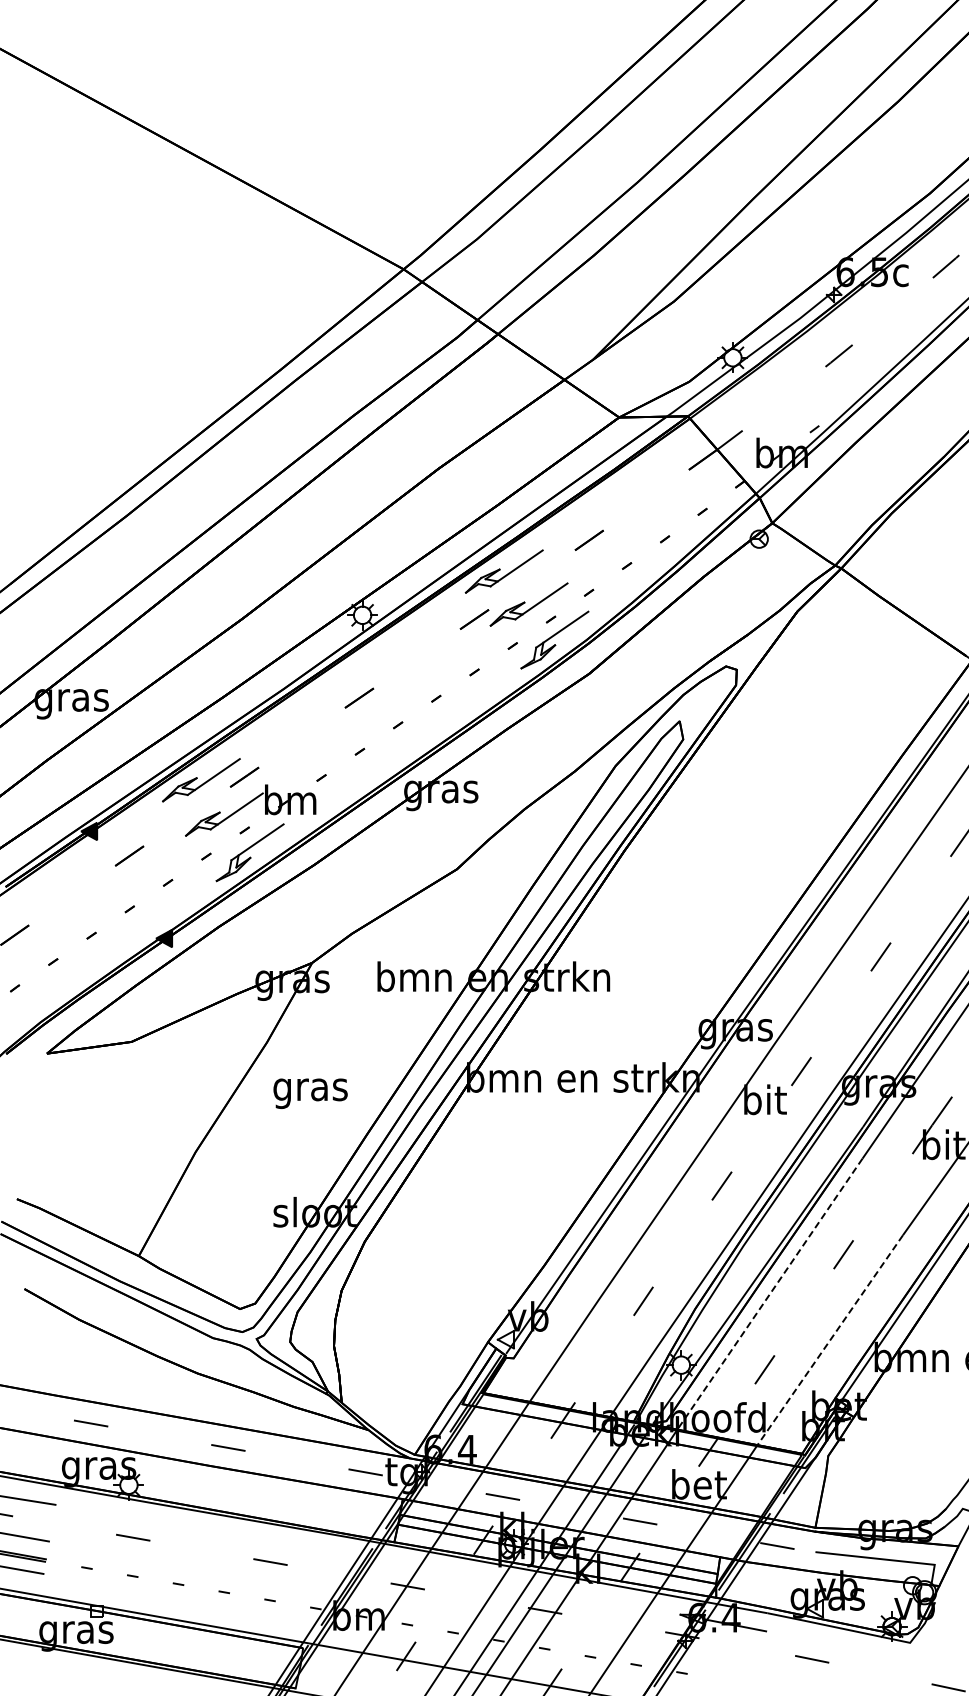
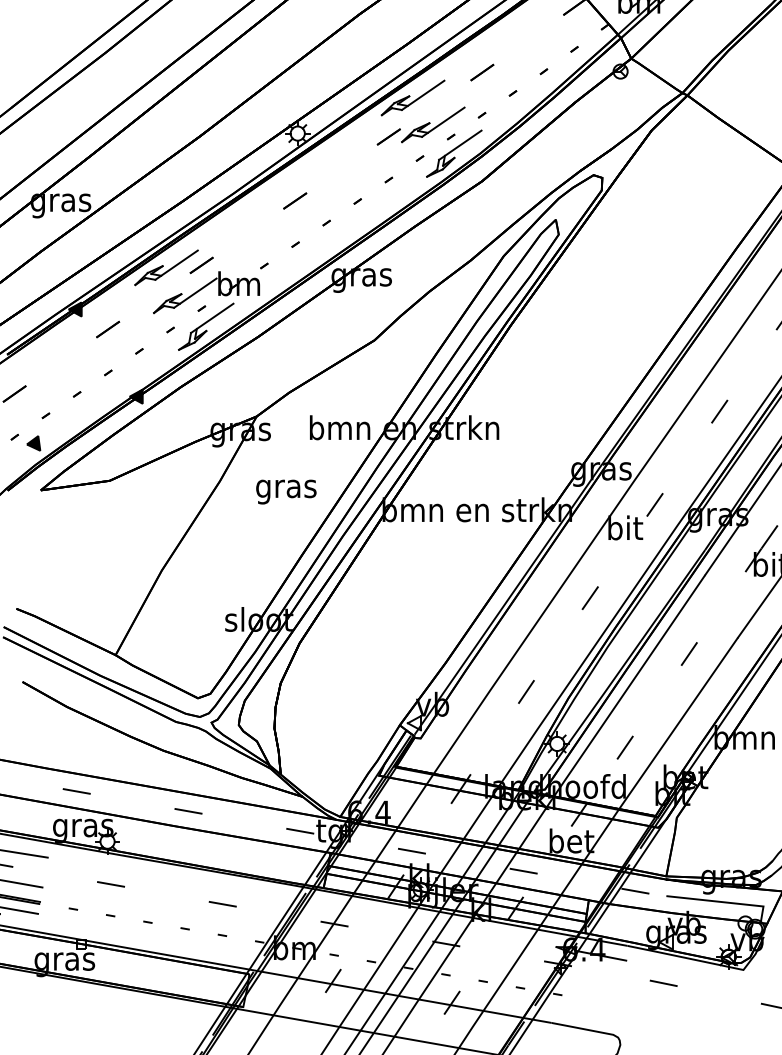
part: (38, 995) -> (33, 443), added
text: (310, 1093) -> (286, 491), moved
line: (769, 1294) -> (628, 686), dashed -> solid
line: (830, 1340) -> (678, 723), dashed -> solid

